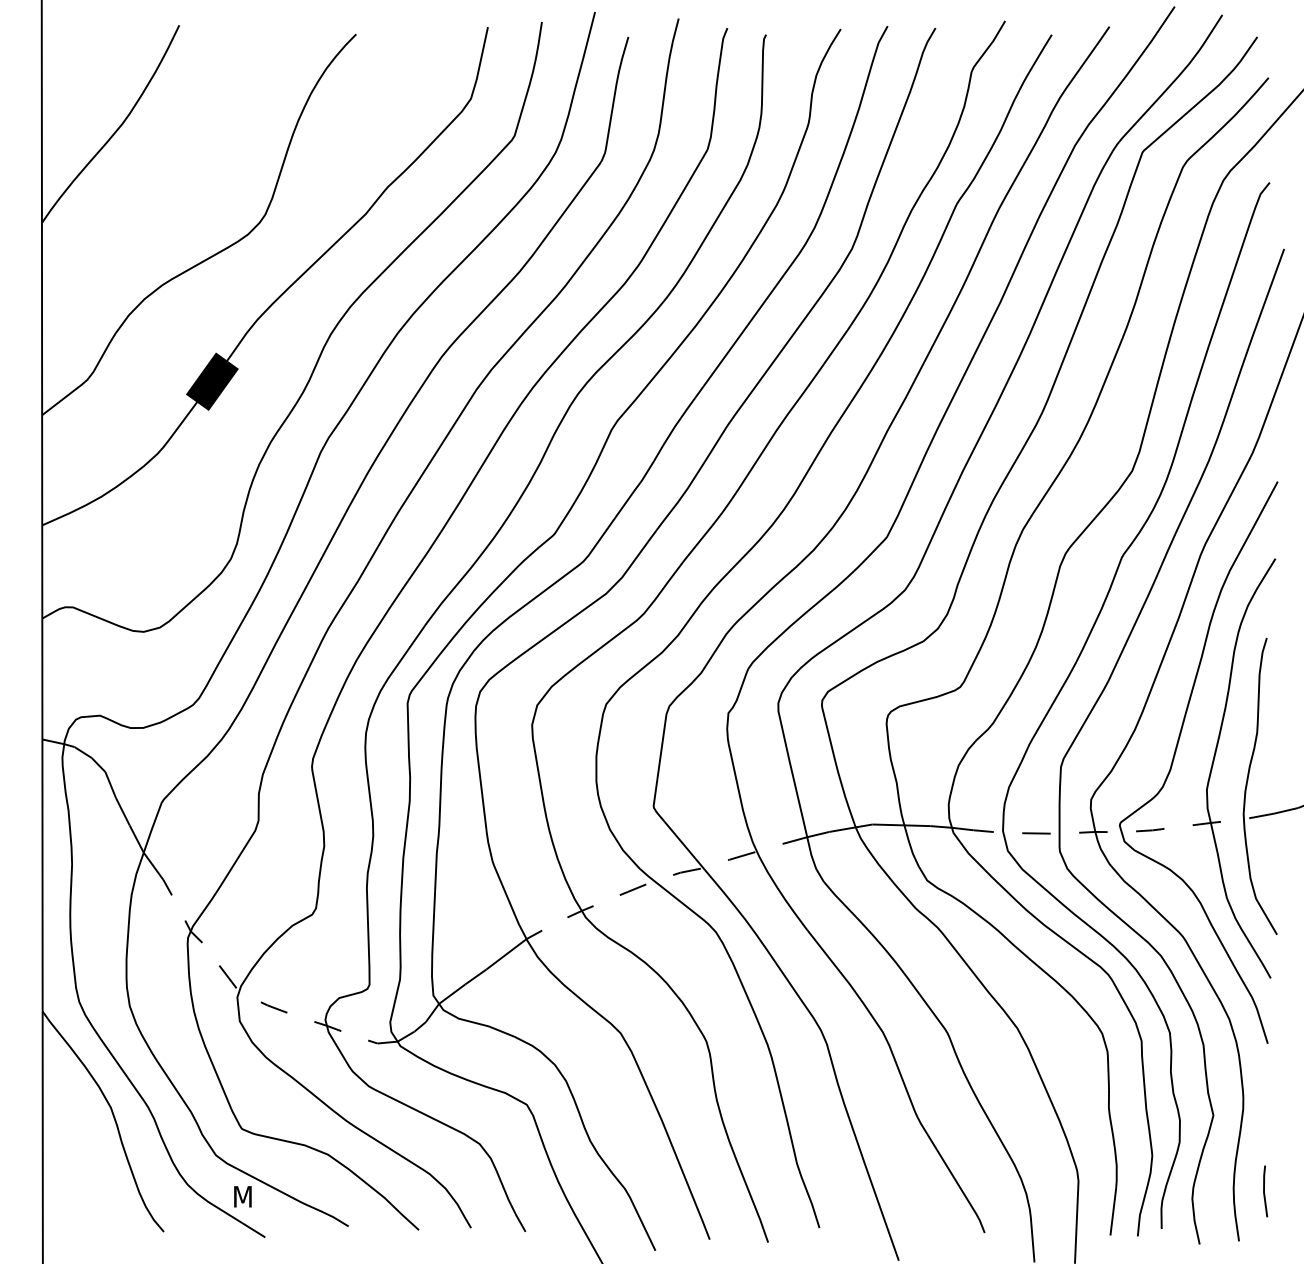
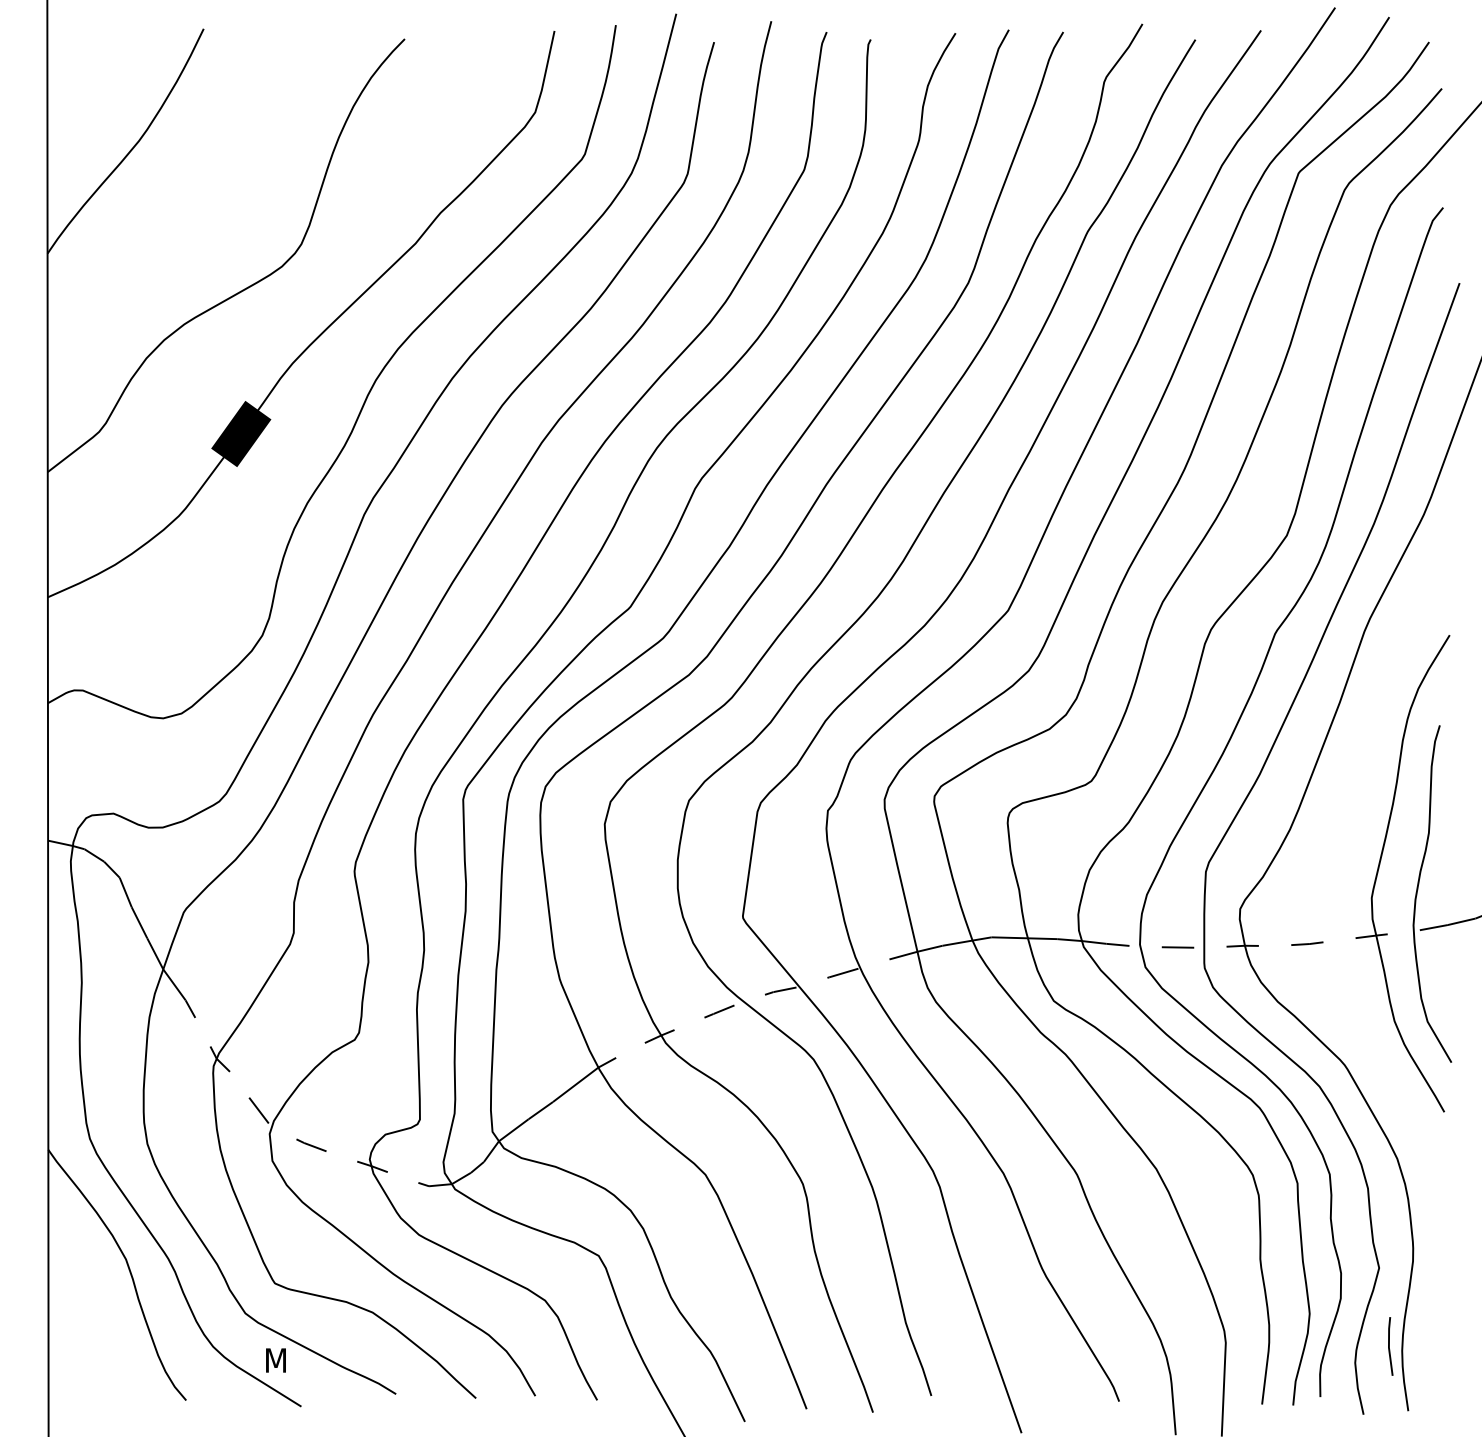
curve: (1175, 755) -> (1336, 858), removed
line: (1264, 1191) -> (1389, 1346), moved

